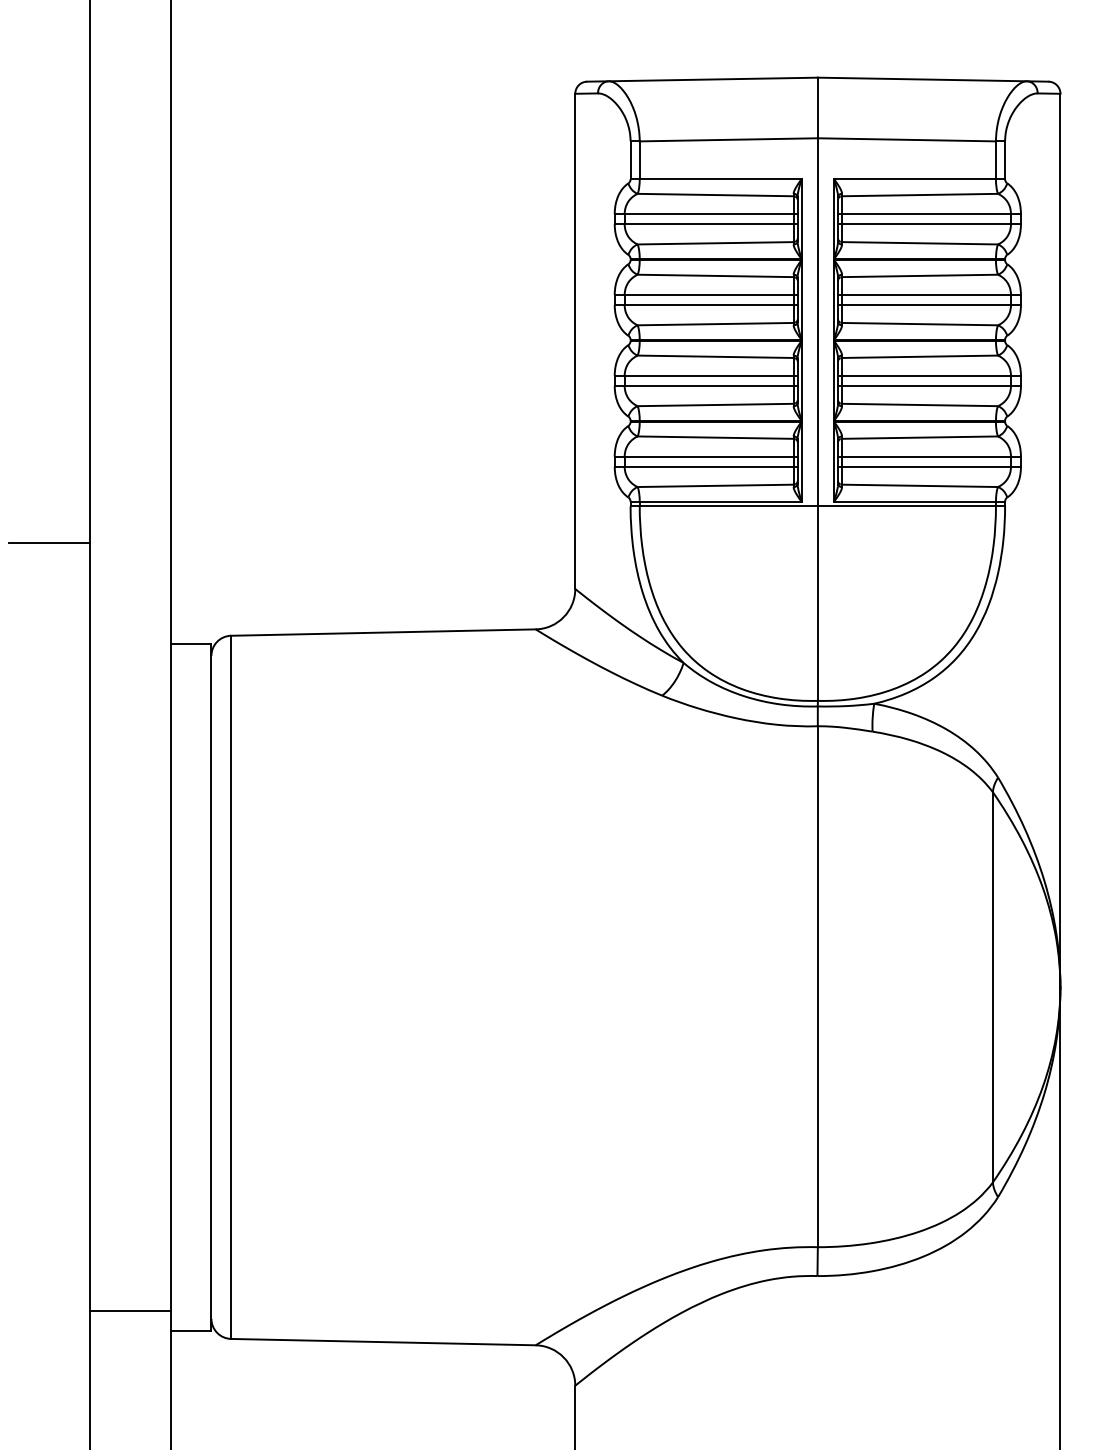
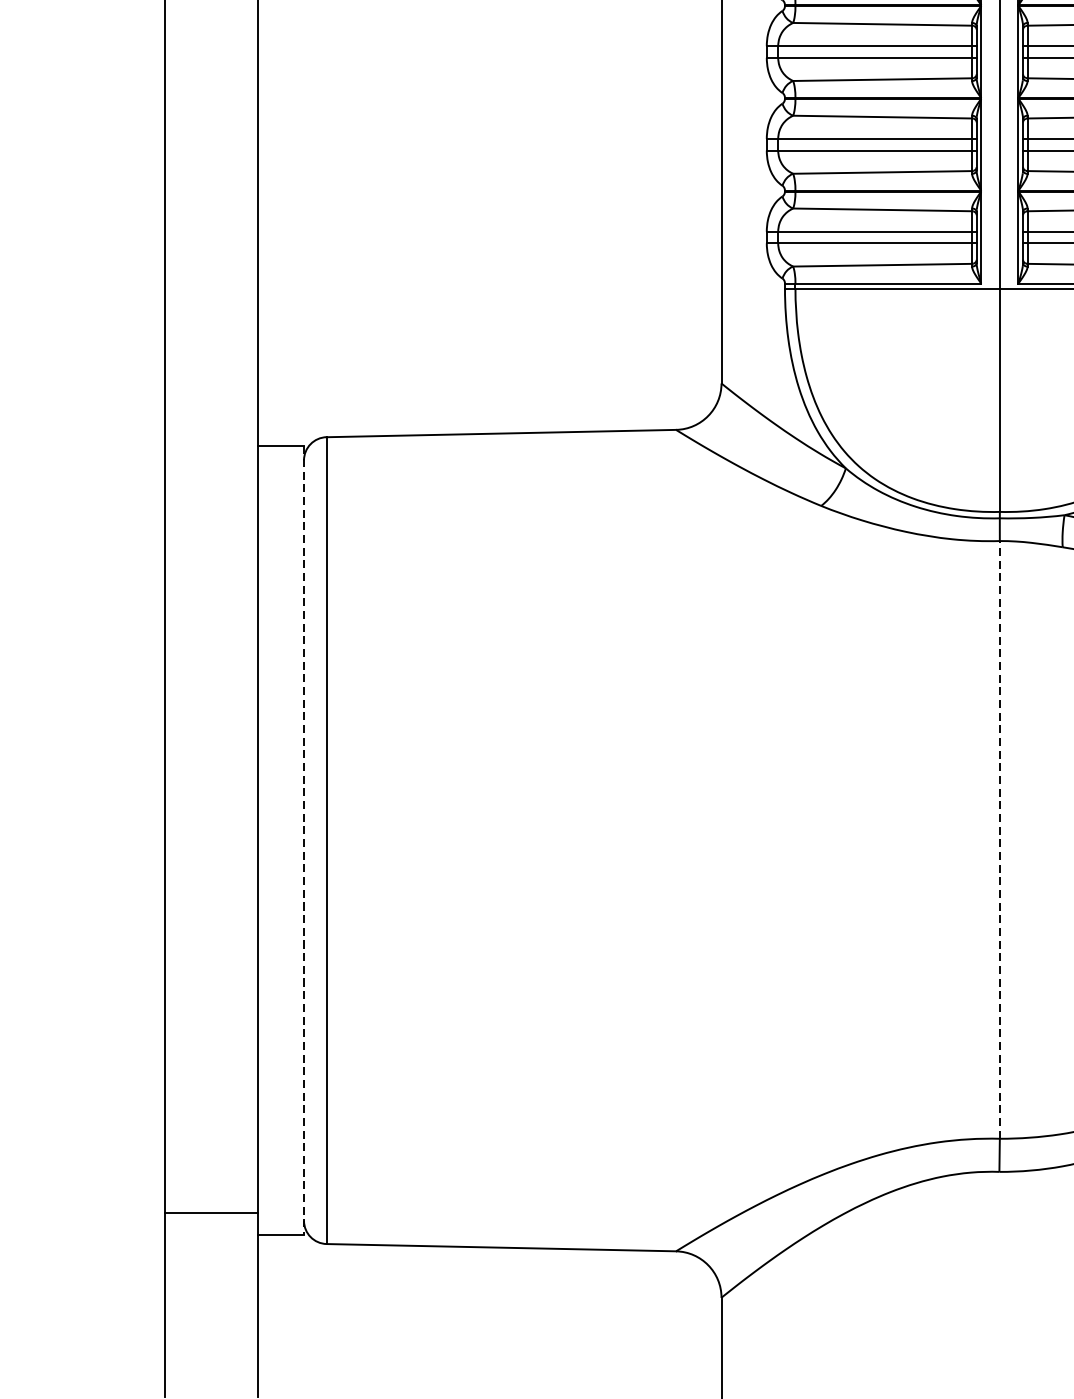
line: (49, 542) -> (118, 330), removed
line: (817, 986) -> (999, 839), solid -> dashed
line: (211, 987) -> (304, 840), solid -> dashed

